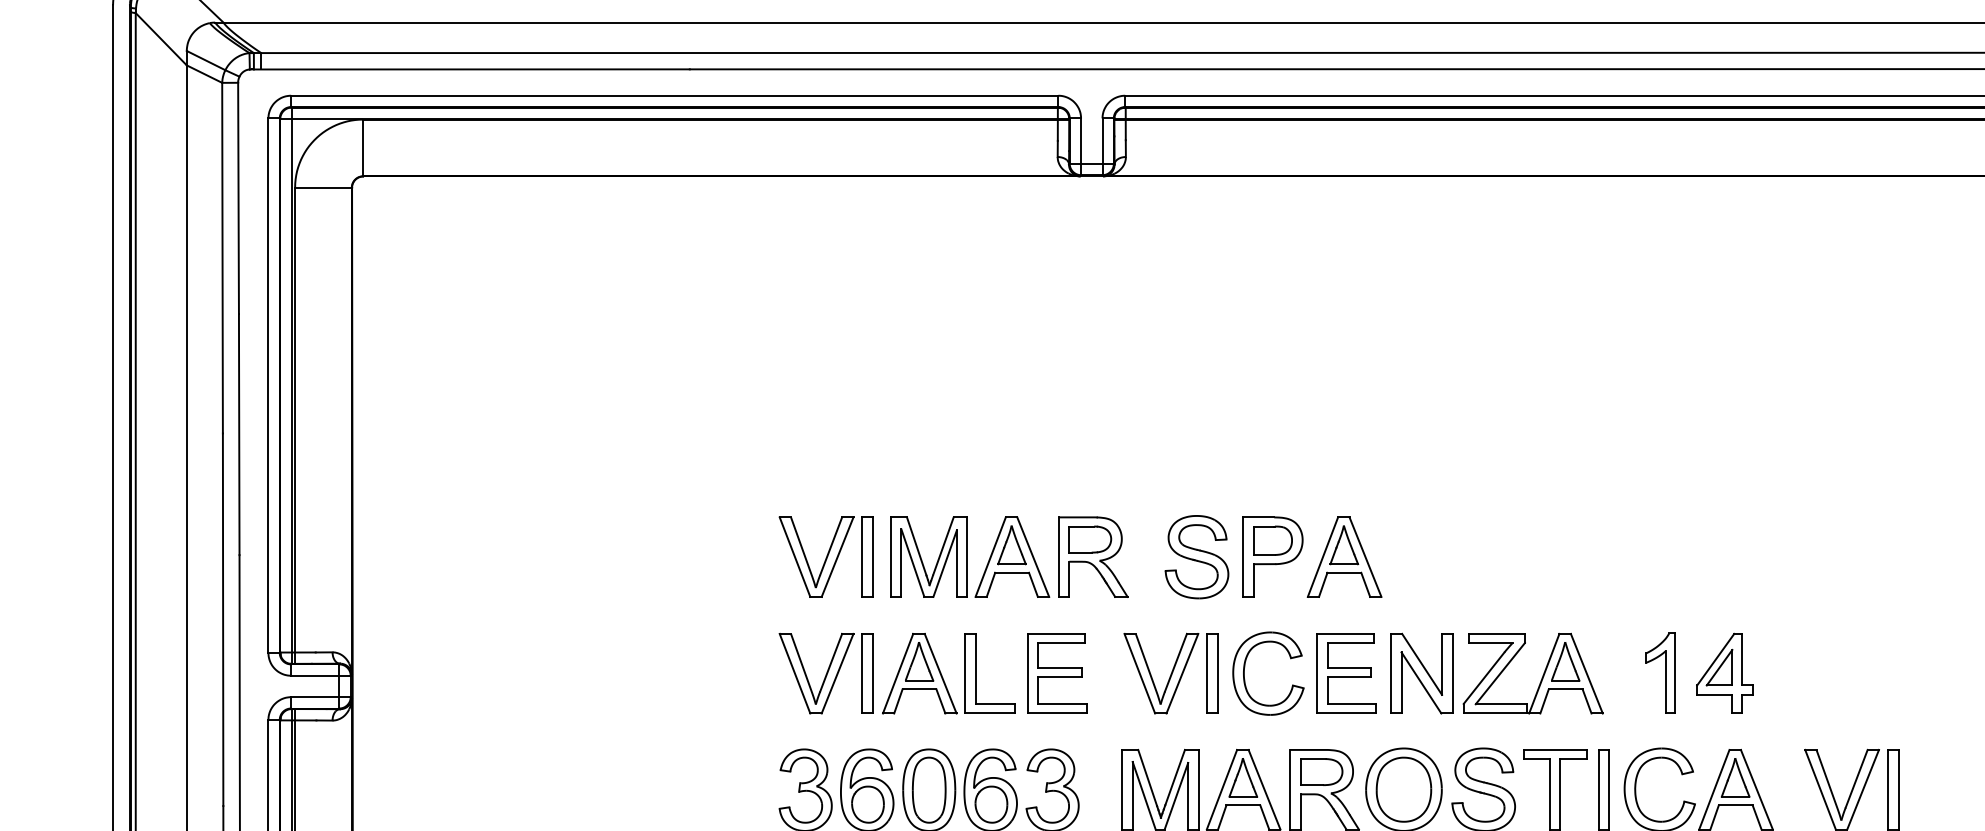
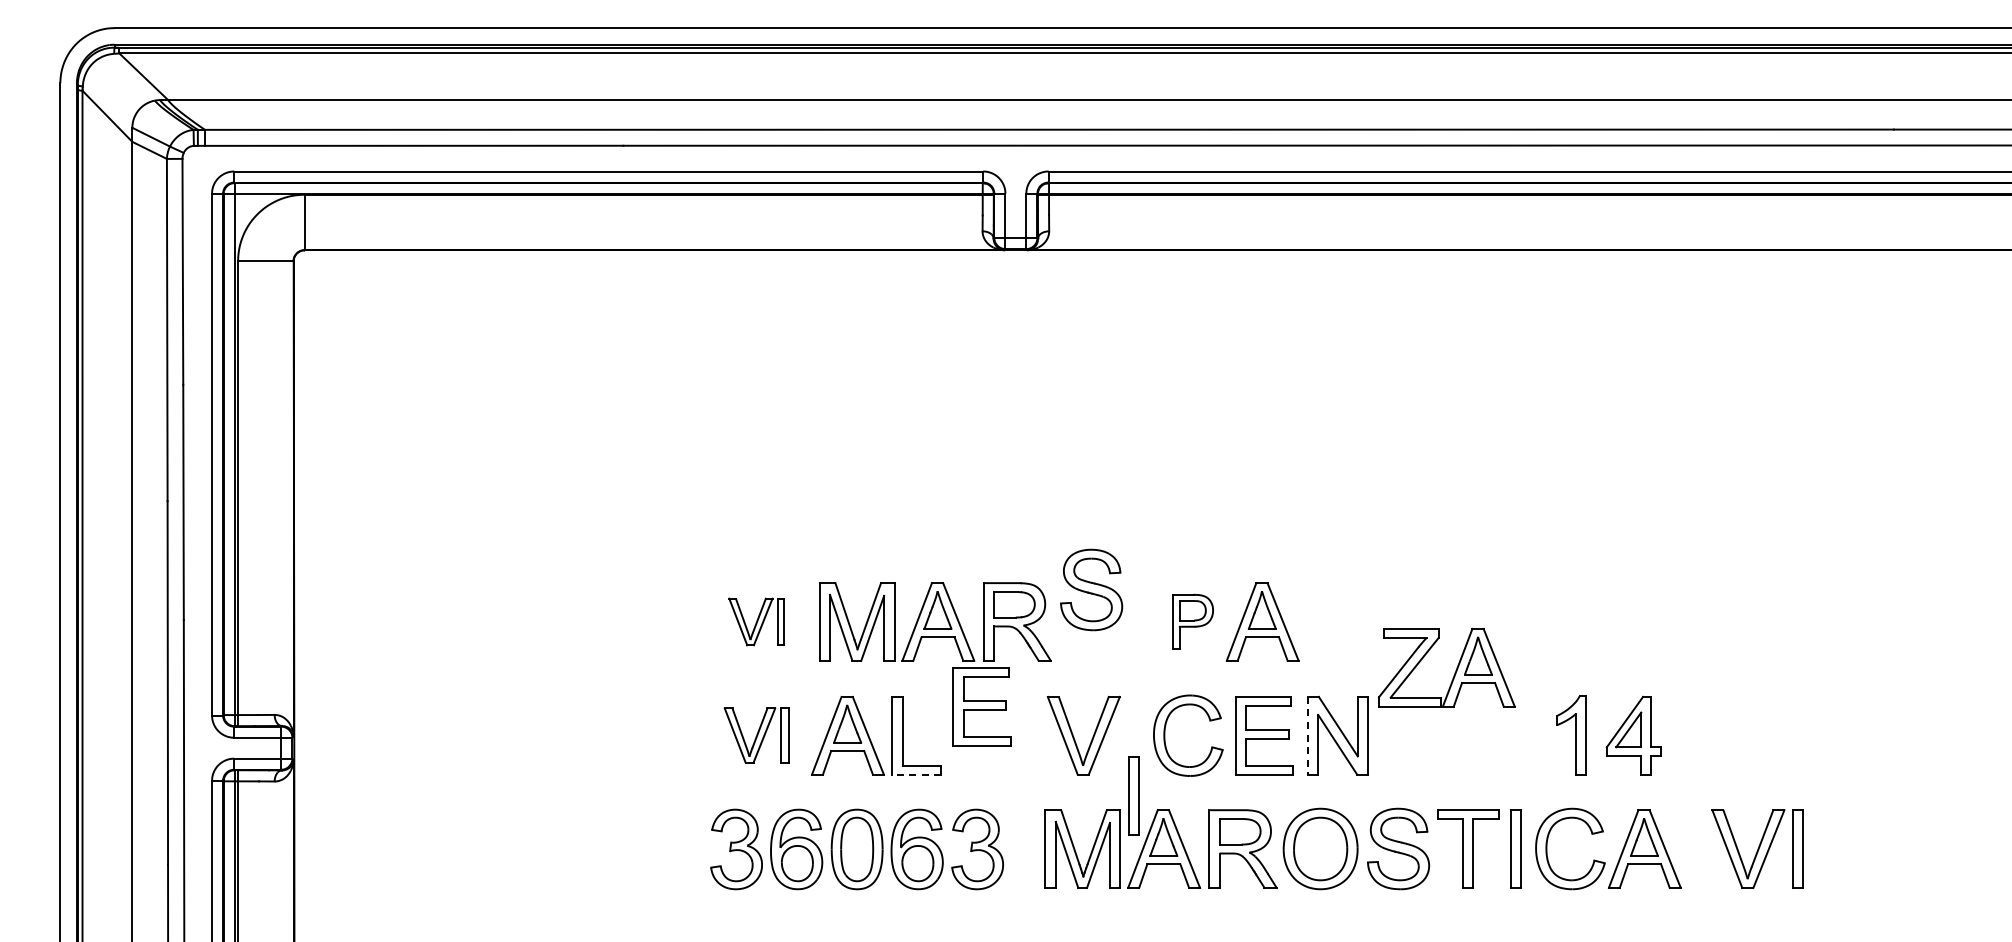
part: (826, 556) -> (756, 621), size x0.6
part: (1196, 556) -> (1091, 589), moved
part: (1272, 556) -> (1192, 621), size x0.7
part: (826, 673) -> (756, 735), size x0.7
part: (1056, 673) -> (981, 706), moved
part: (1212, 673) -> (1133, 795), moved
line: (1390, 673) -> (1307, 735), solid -> dashed
part: (1541, 678) -> (1454, 672), moved
line: (990, 713) -> (916, 774), solid -> dashed

